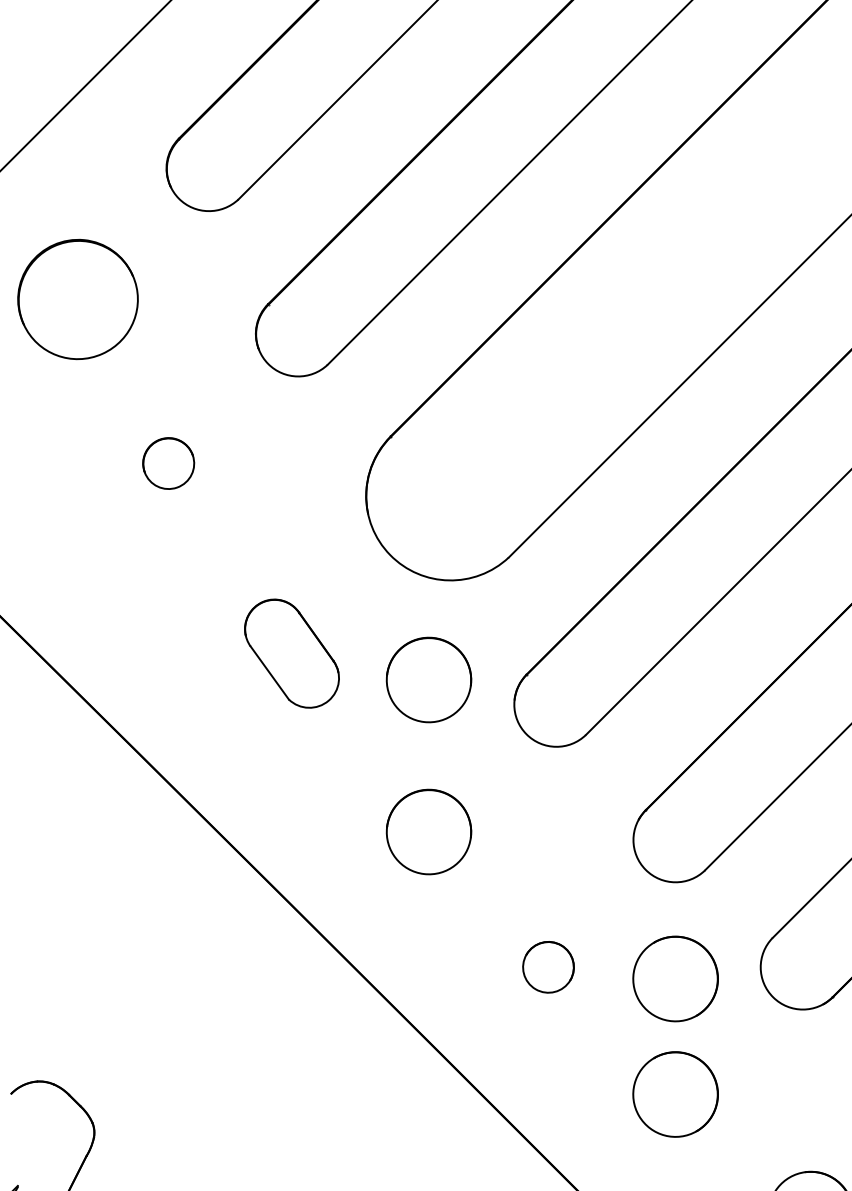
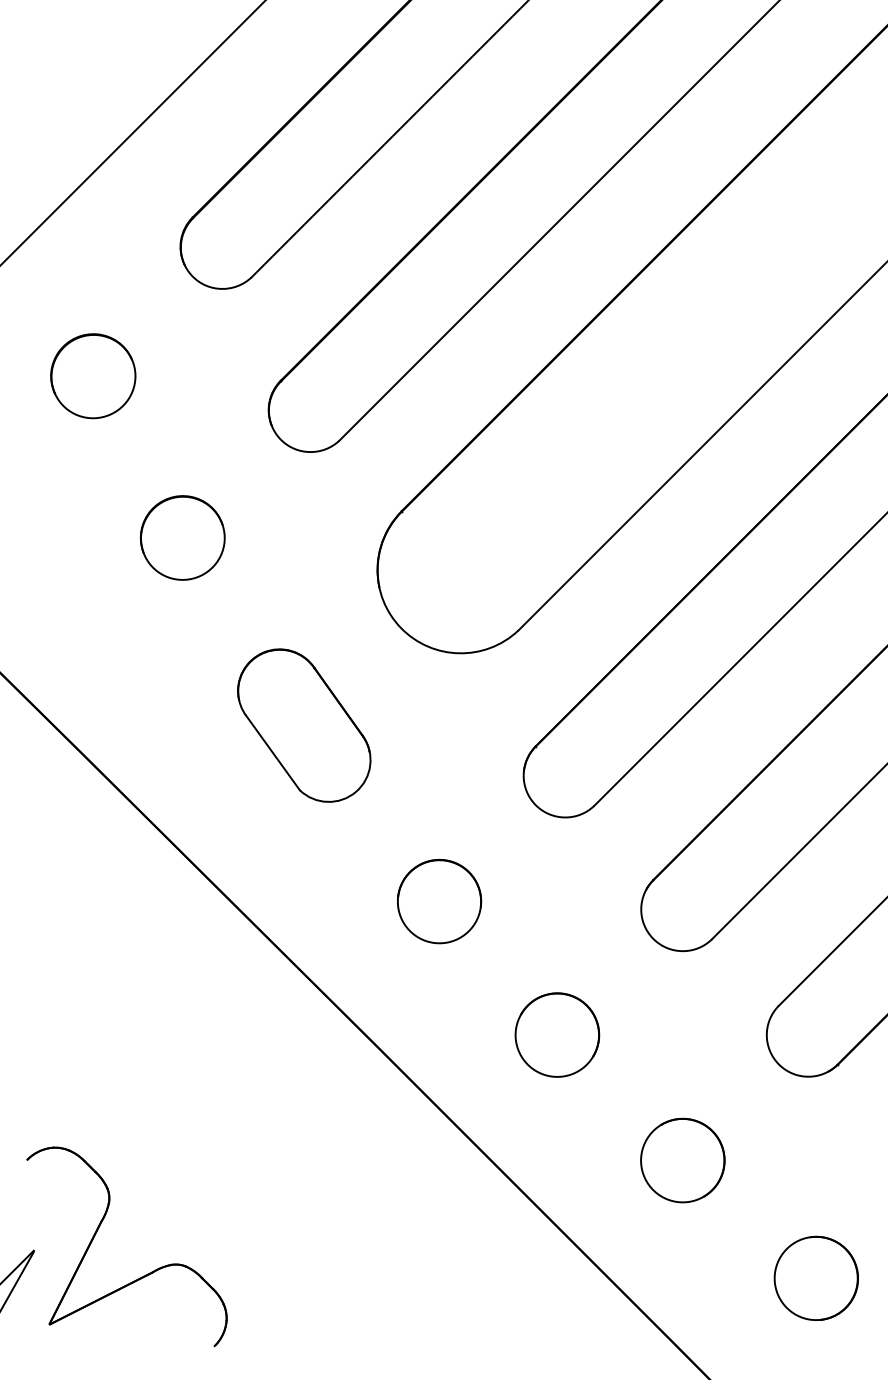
part: (78, 299) -> (93, 376), size x0.71
part: (168, 463) -> (182, 537), size x1.67
part: (292, 653) -> (304, 725), size x1.43
part: (428, 679) -> (439, 751), removed
part: (548, 966) -> (557, 1034), size x1.67
part: (675, 978) -> (682, 1046), removed

